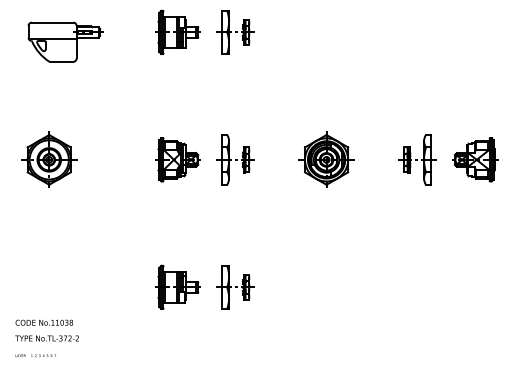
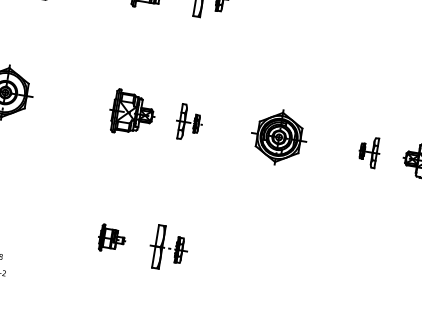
part: (235, 159) -> (189, 122), size x0.7
part: (417, 159) -> (368, 151), size x0.6
part: (177, 286) -> (111, 238), size x0.6

